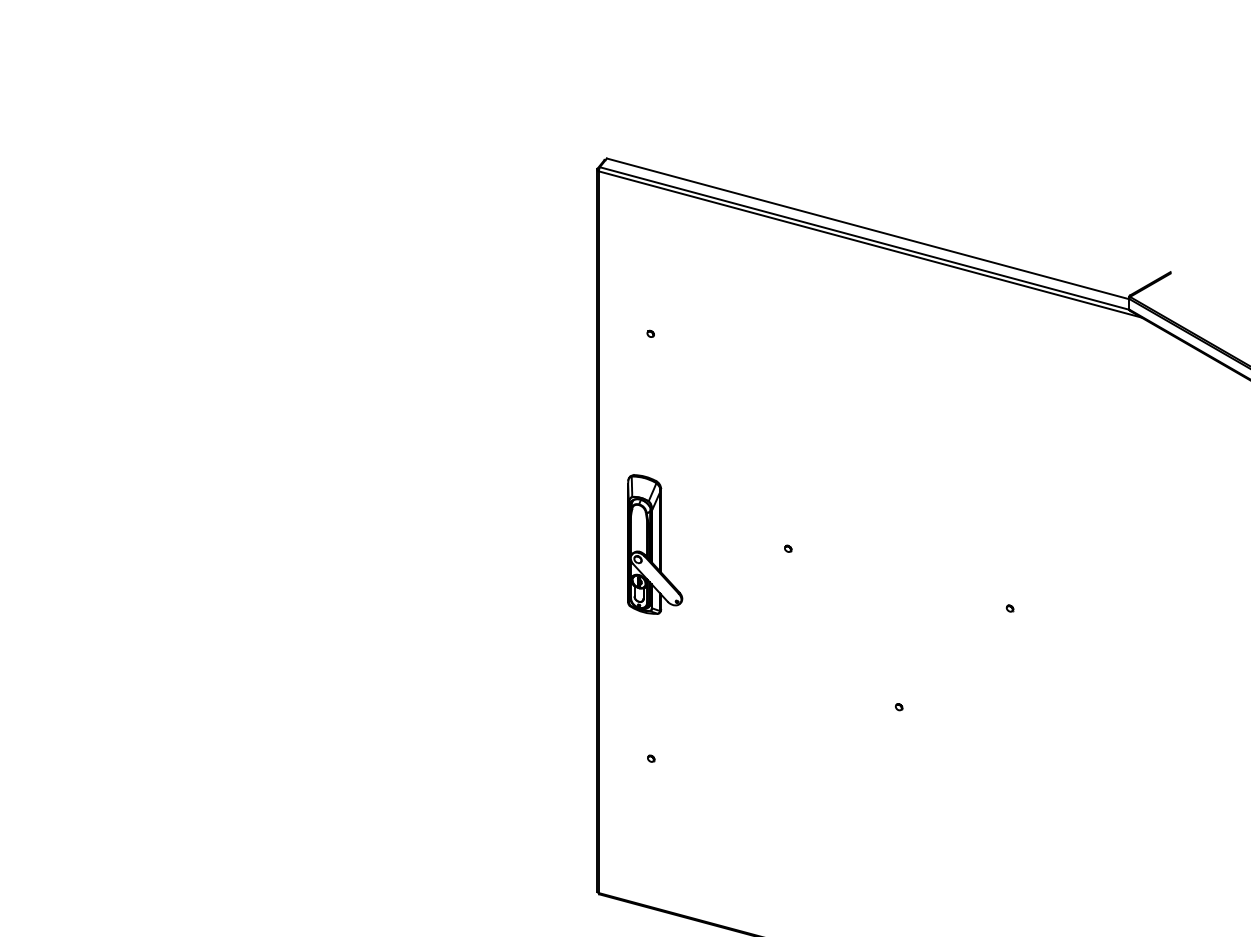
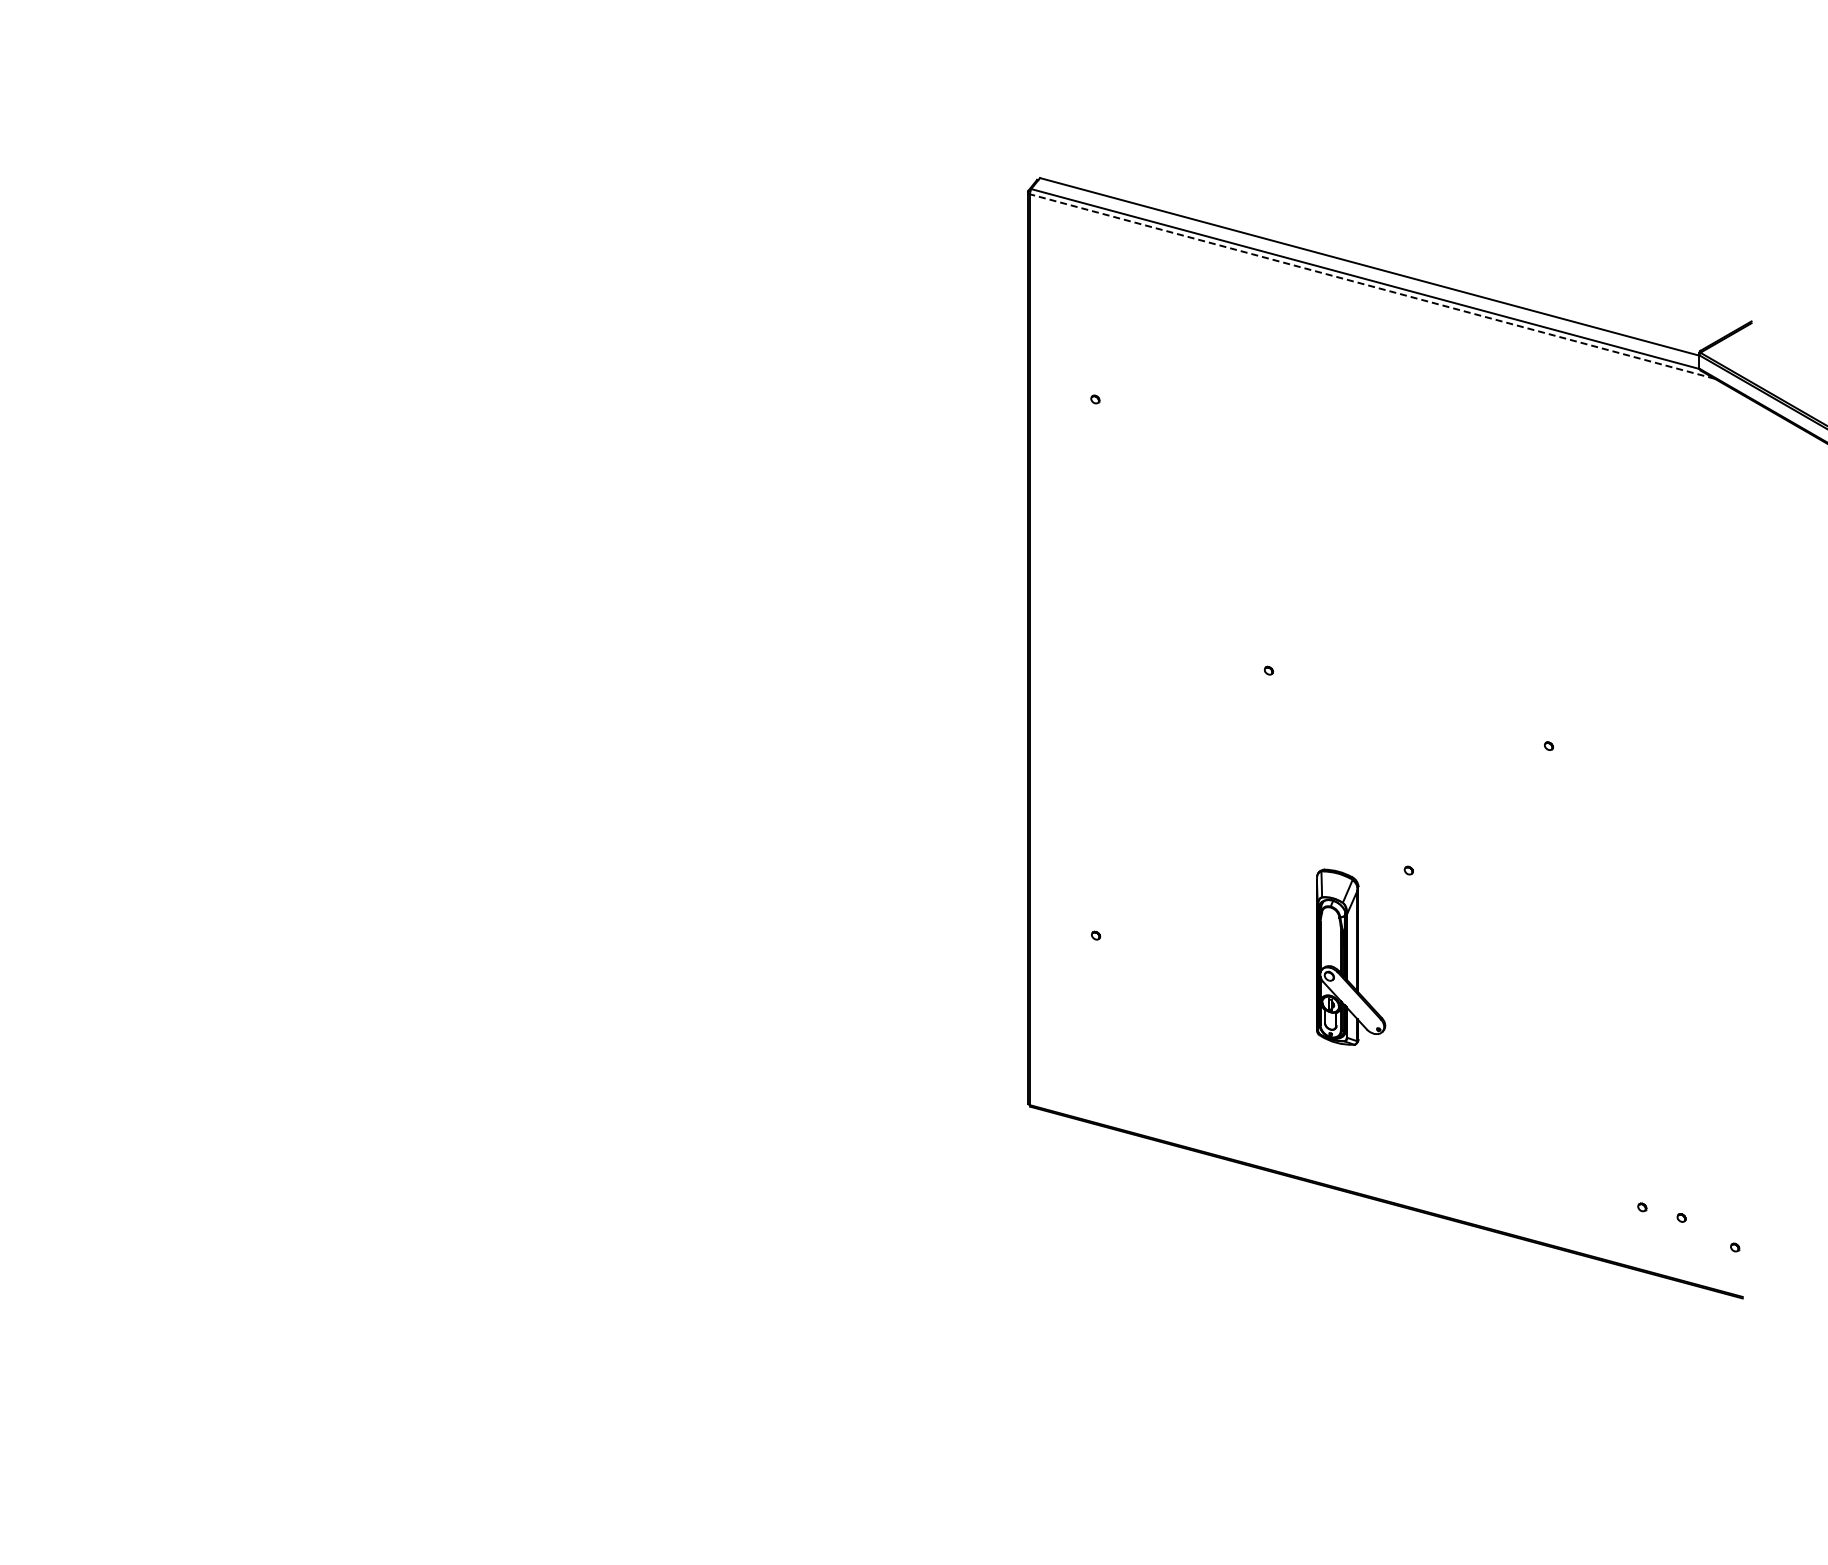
line: (870, 244) -> (1372, 286), solid -> dashed
part: (655, 543) -> (1351, 956), moved

